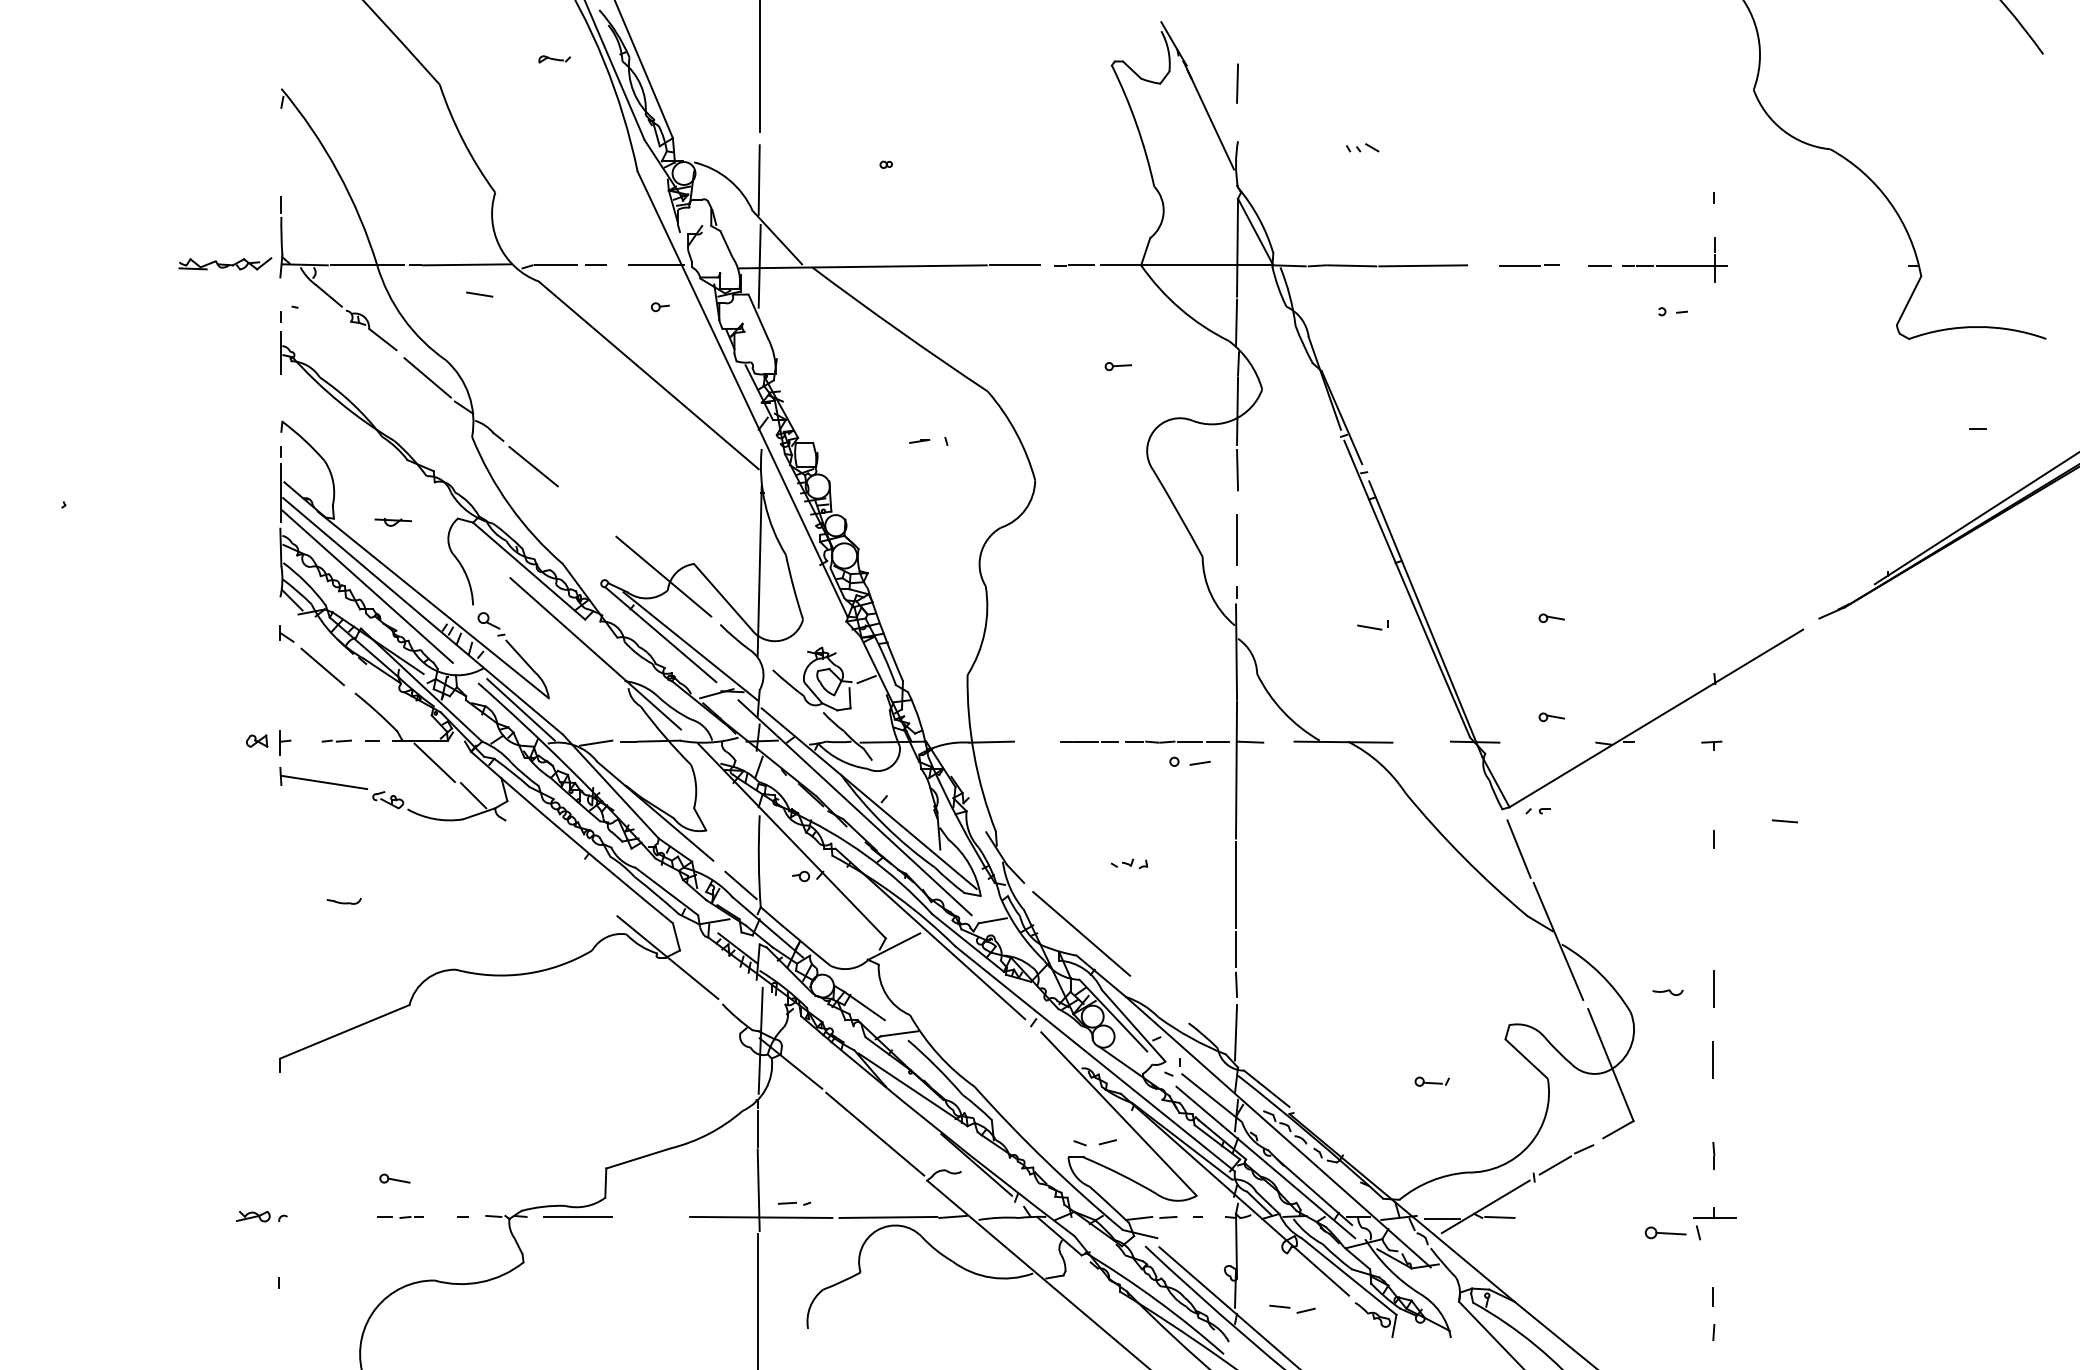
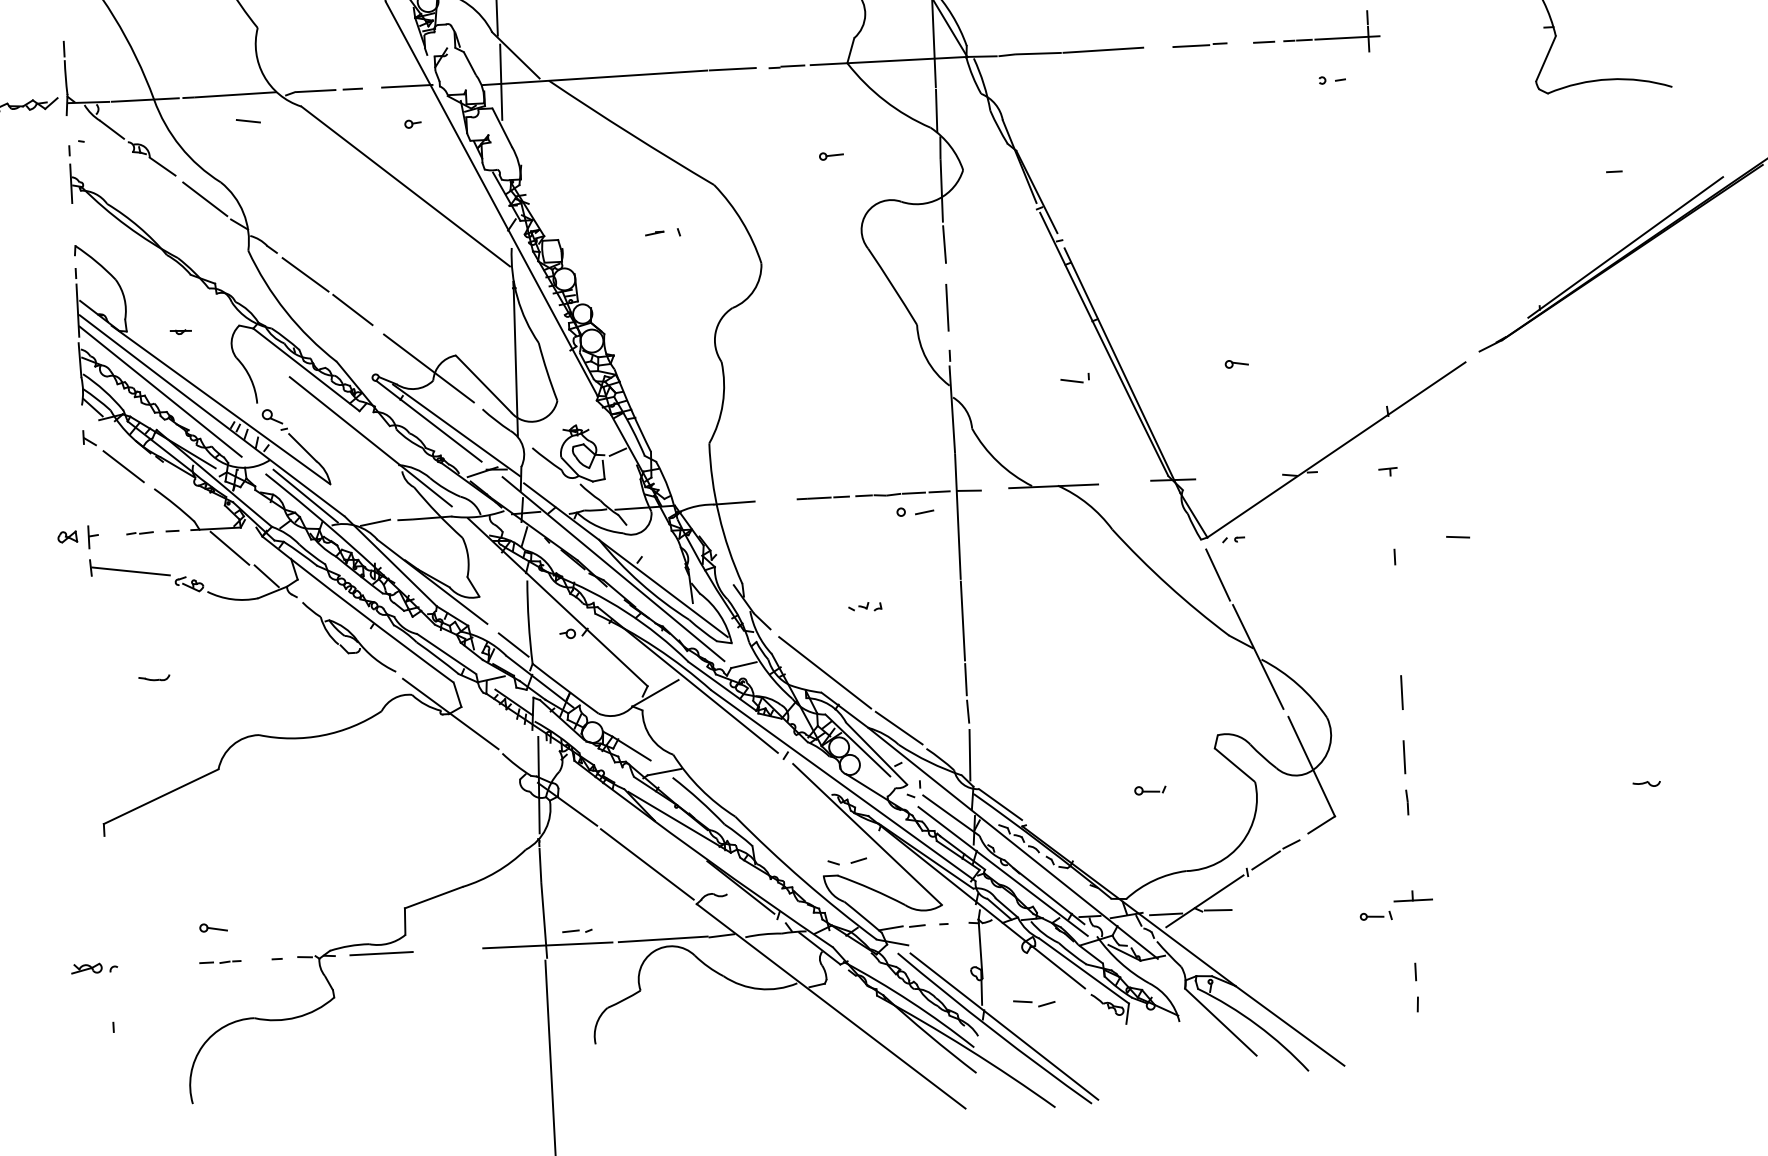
line: (583, 507) -> (352, 309), added
part: (393, 522) -> (181, 332), size x0.62
part: (1551, 716) -> (1241, 453), removed
part: (560, 867) -> (349, 637), added
part: (1667, 992) -> (1646, 784), moved
line: (1159, 998) -> (898, 727), added
line: (1713, 1155) -> (1406, 802), moved
part: (1673, 1233) -> (1376, 916), size x0.62

